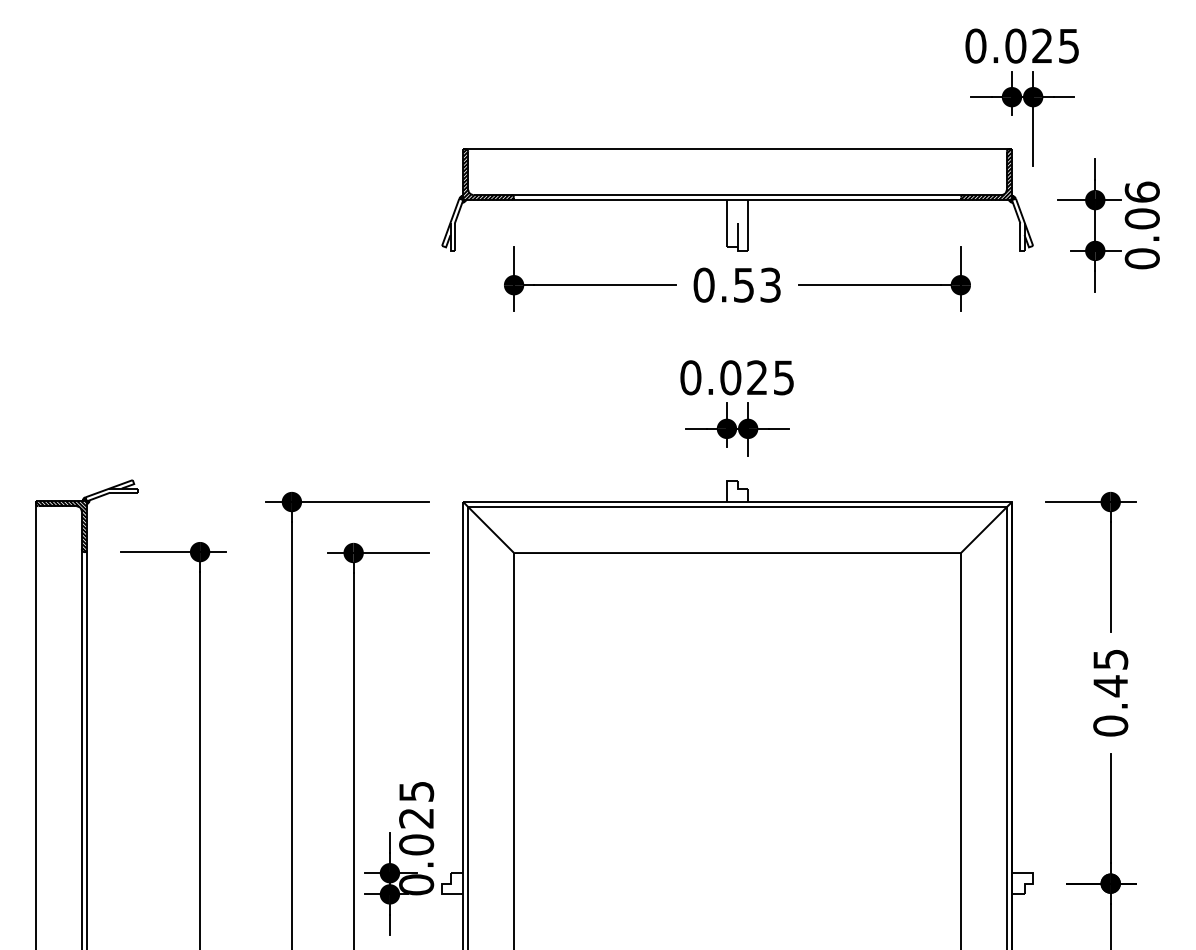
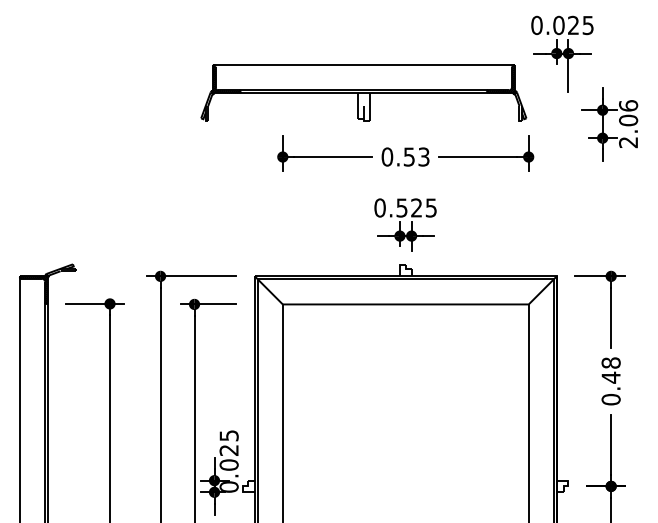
part: (737, 198) -> (363, 92), moved
text: (1142, 258) -> (628, 142), 0.06 -> 2.06
text: (729, 376) -> (401, 207), 0.025 -> 0.525
text: (1109, 658) -> (610, 362), 0.45 -> 0.48

